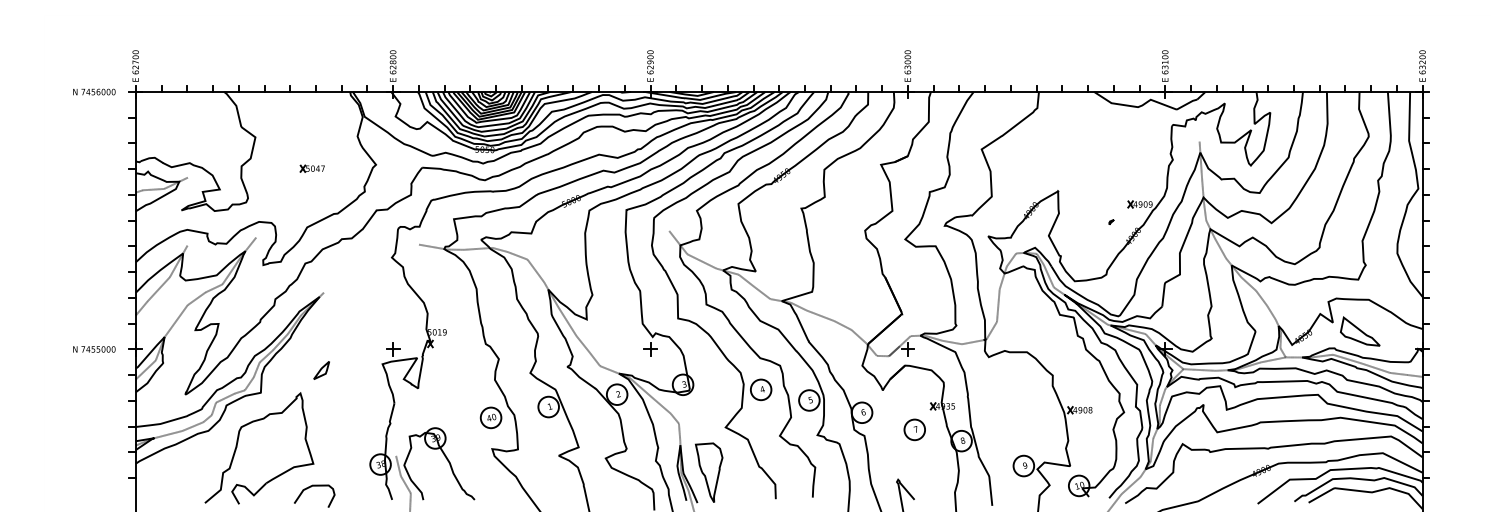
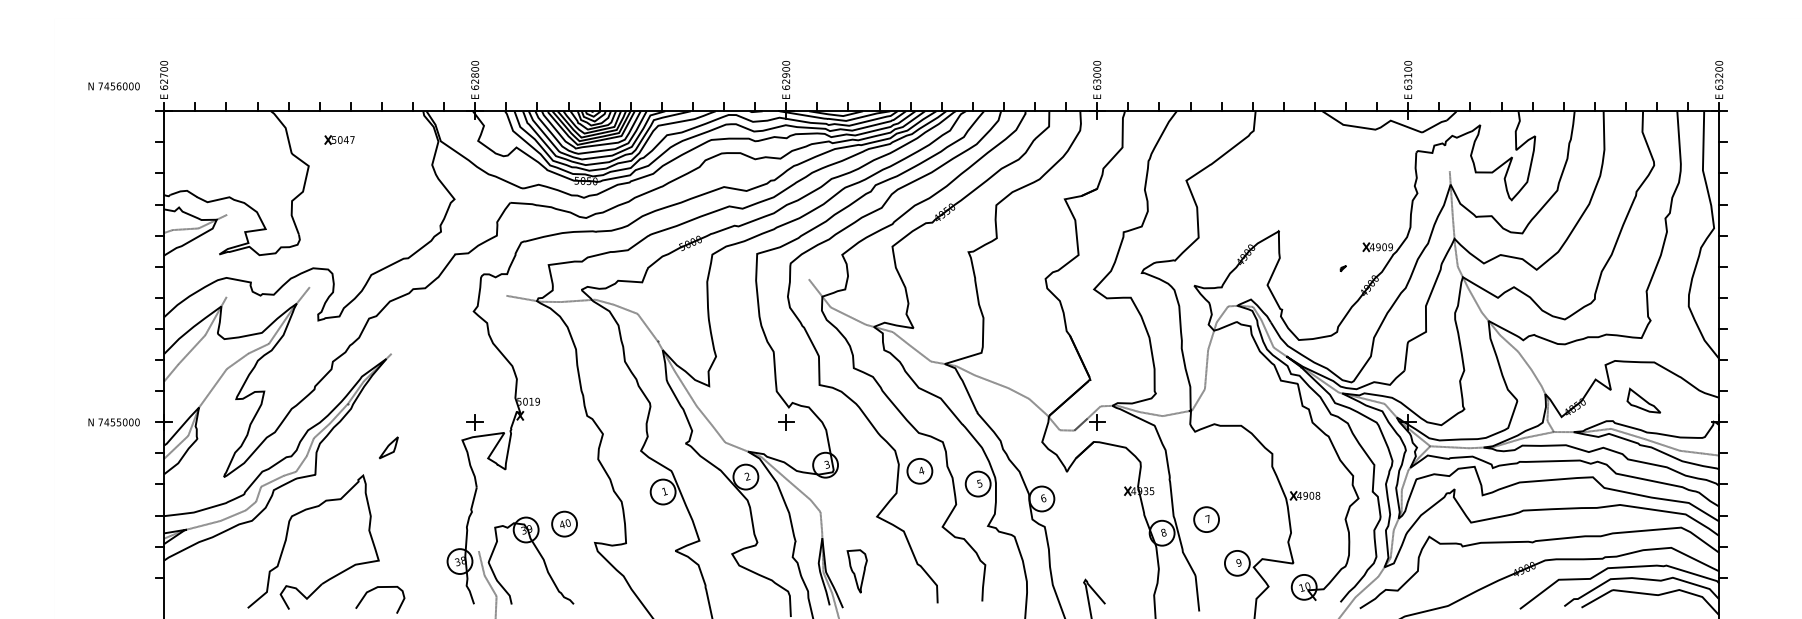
text: (93, 92) -> (113, 86), moved
part: (312, 168) -> (339, 139), moved
part: (1359, 331) -> (1643, 400), size x0.7
part: (491, 417) -> (564, 523), moved
part: (914, 429) -> (1206, 519), moved
part: (709, 472) -> (857, 571), size x0.6

